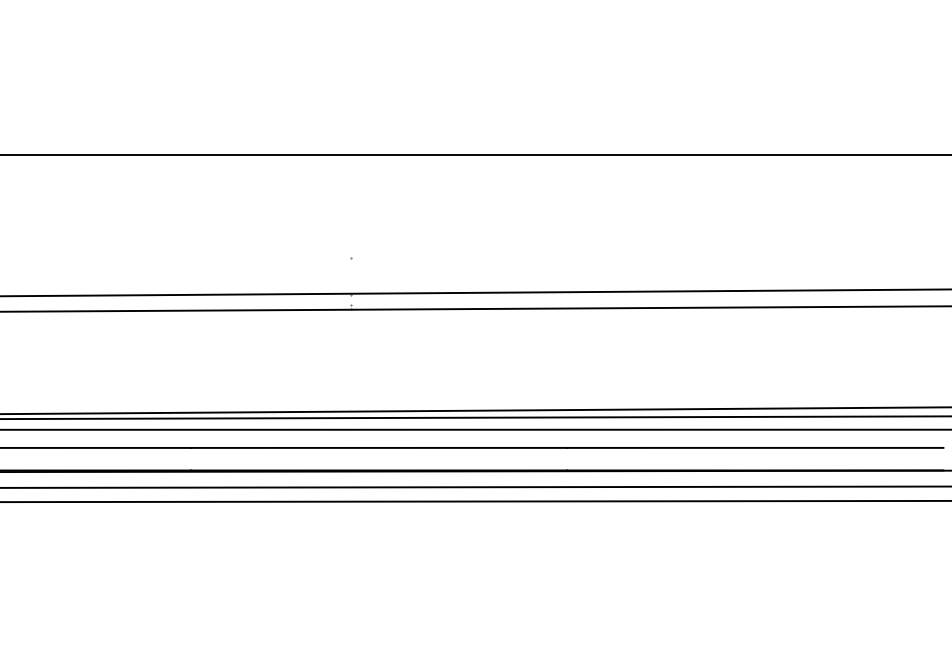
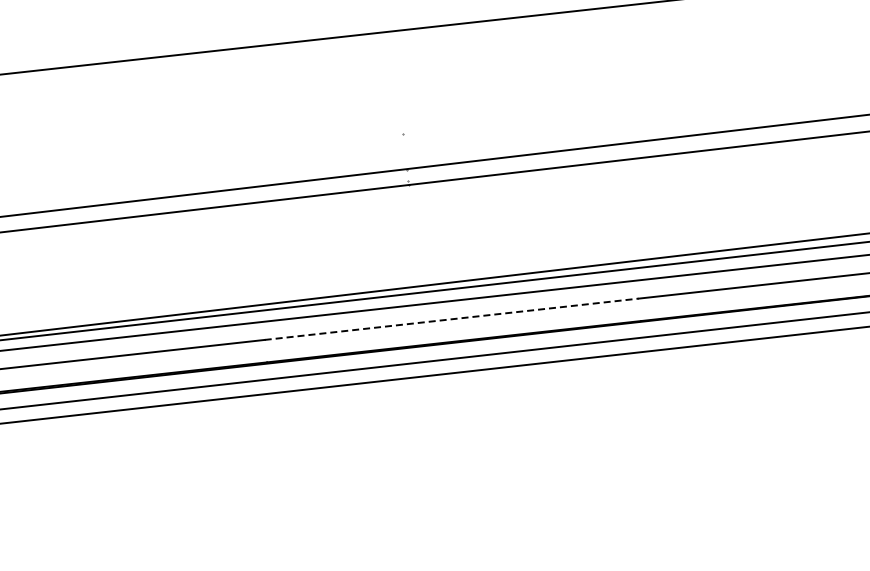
line: (379, 447) -> (452, 318), solid -> dashed

